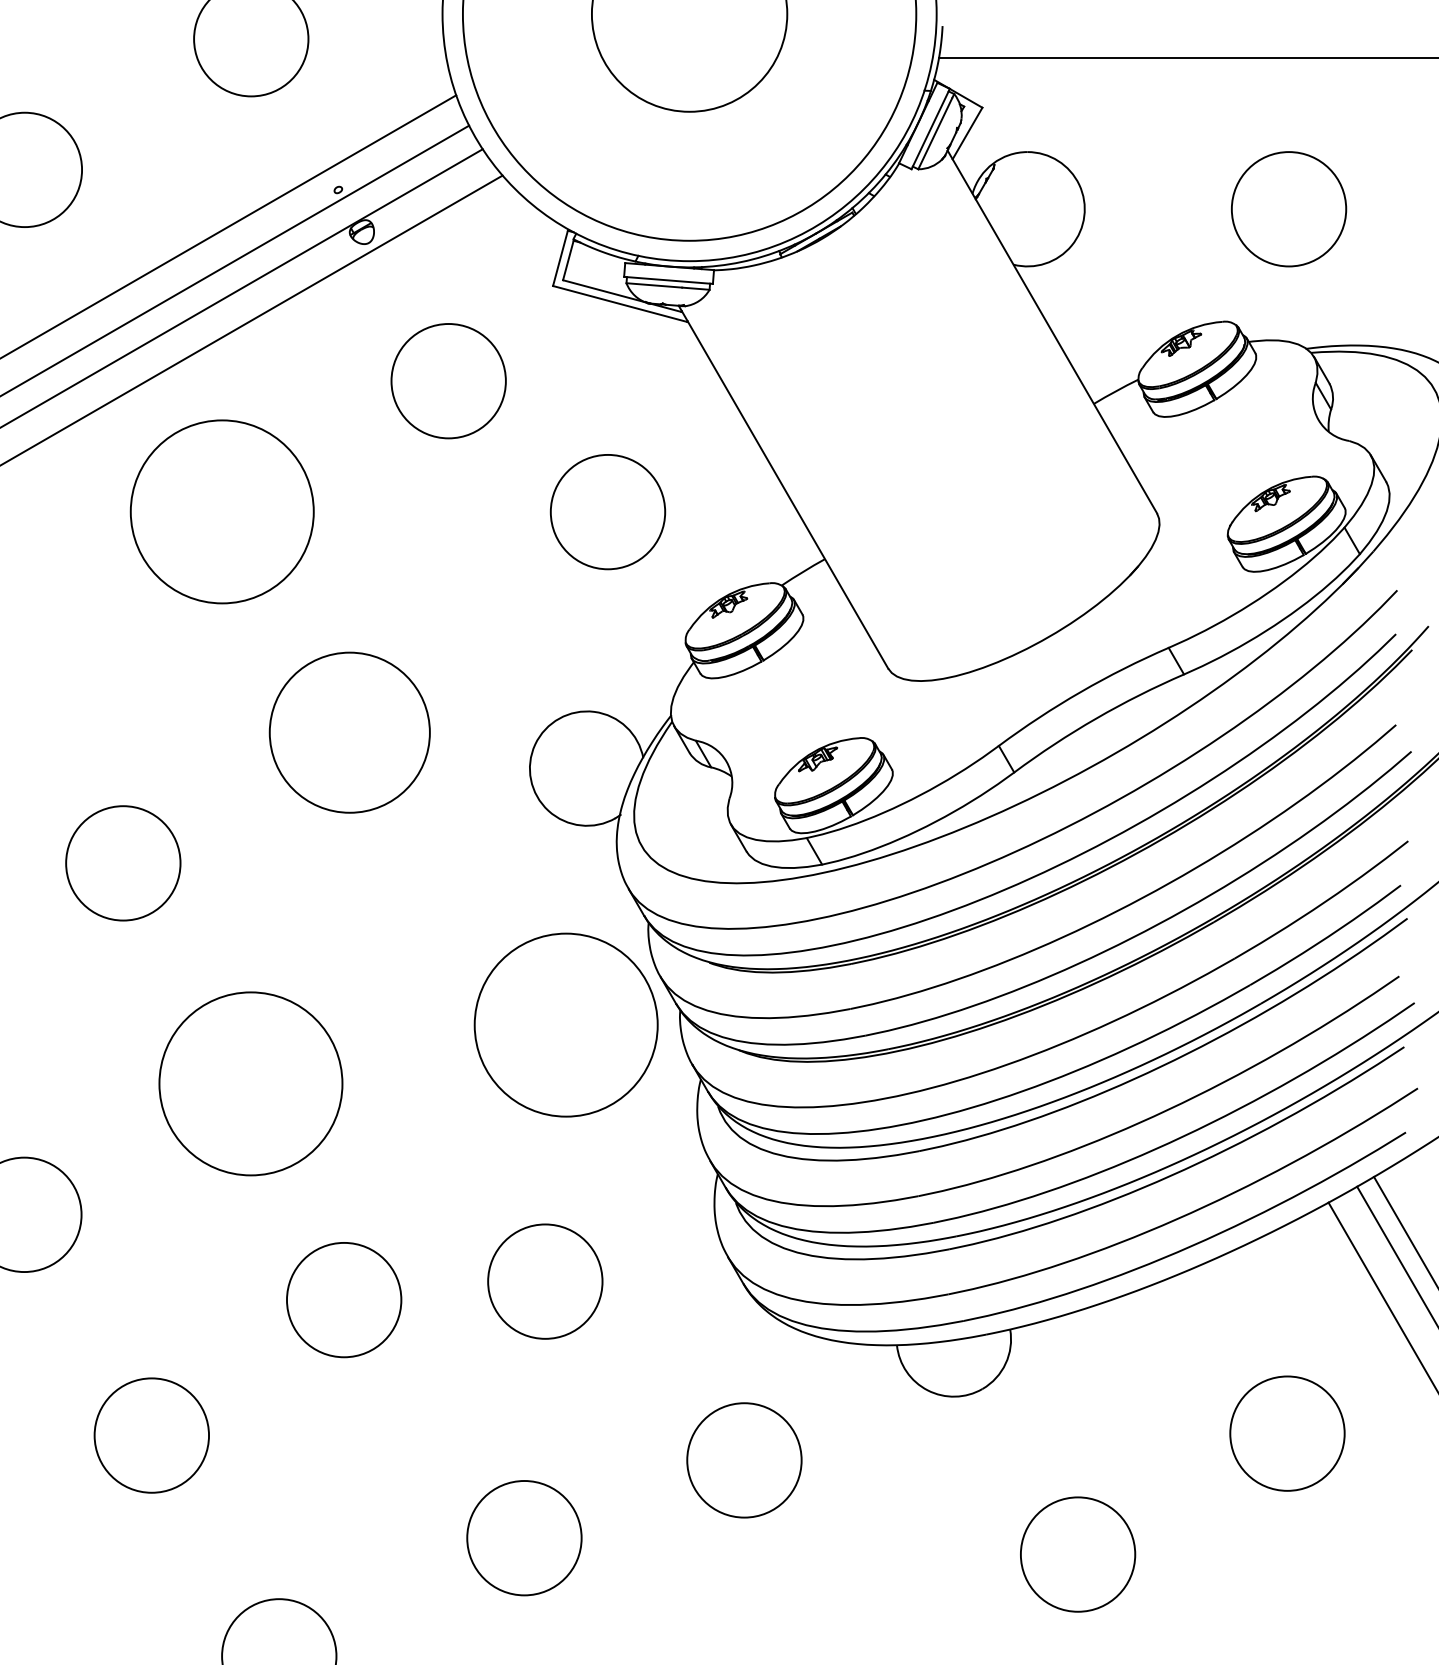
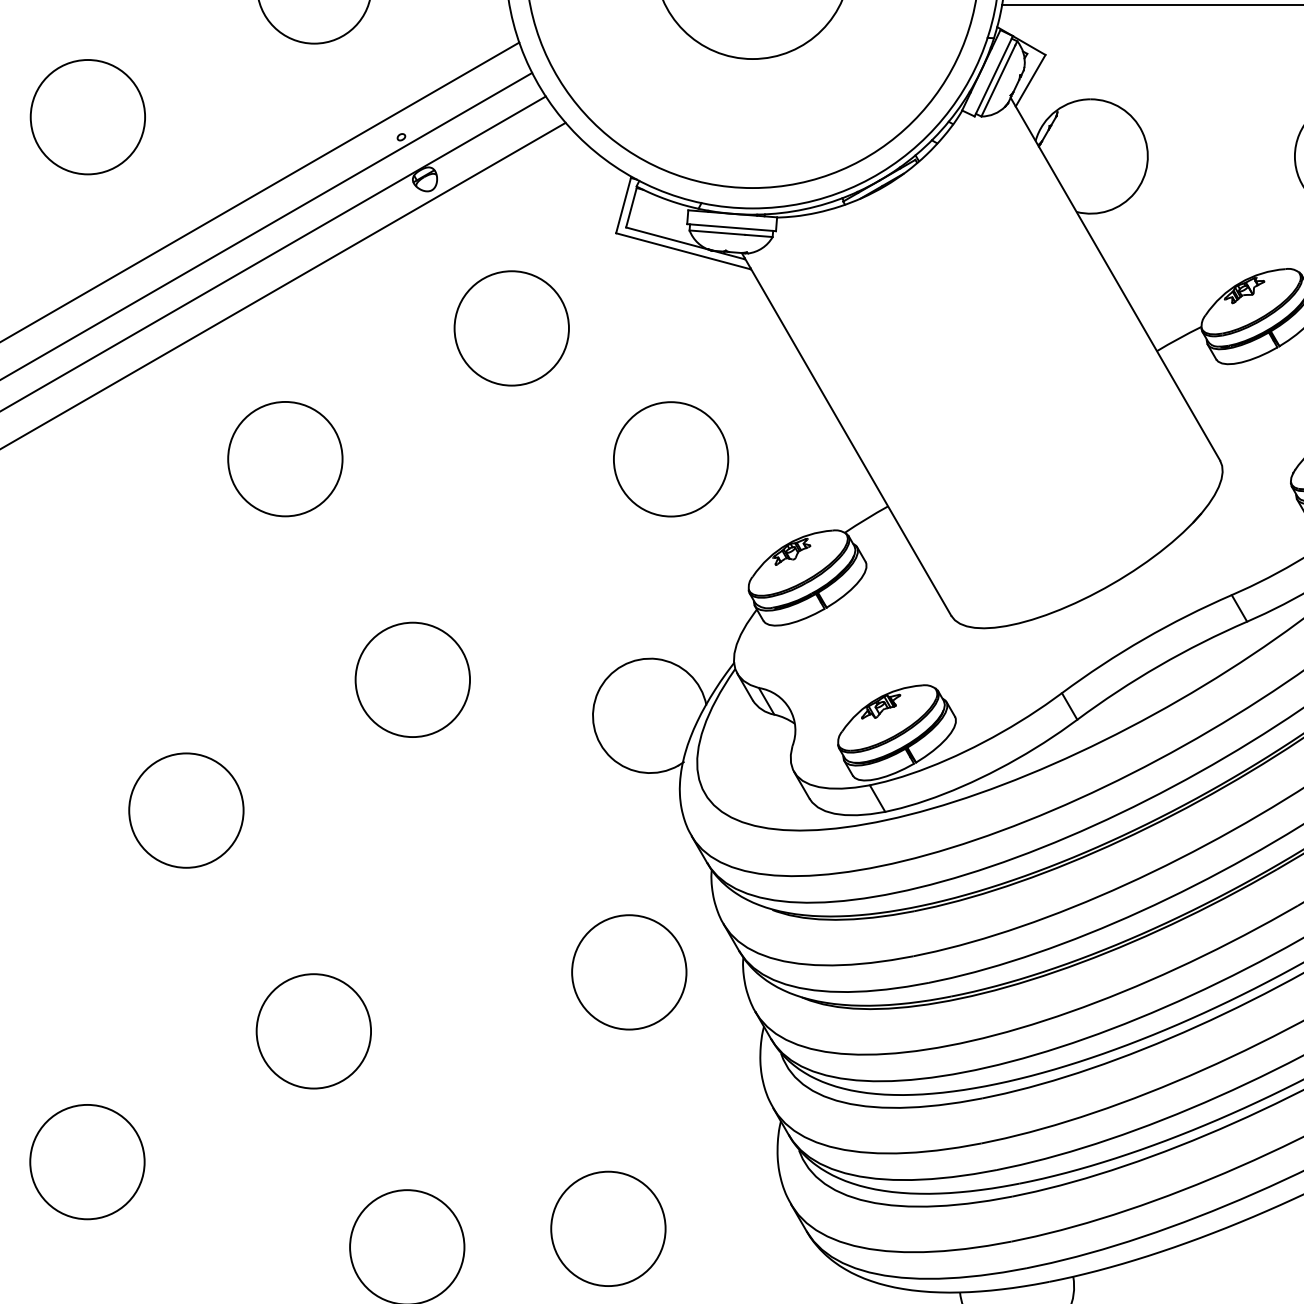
circle: (222, 511) -> (285, 458), size x0.62
circle: (349, 732) -> (412, 679), size x0.71
circle: (566, 1024) -> (629, 971), size x0.62
circle: (250, 1084) -> (313, 1031), size x0.62

